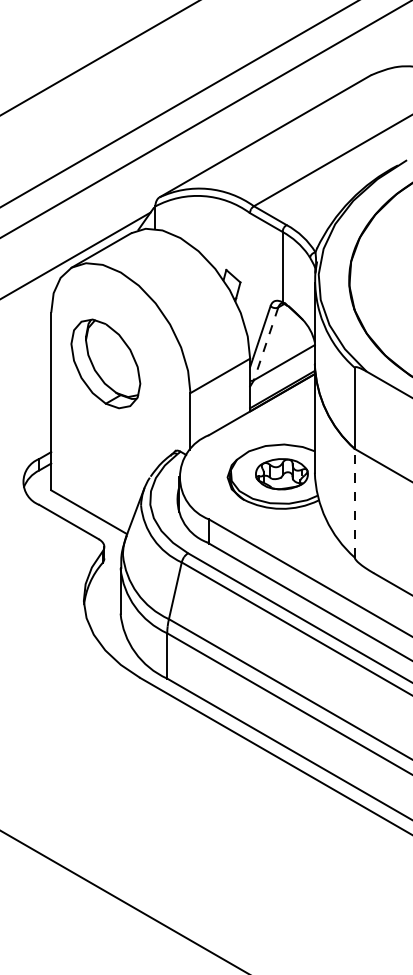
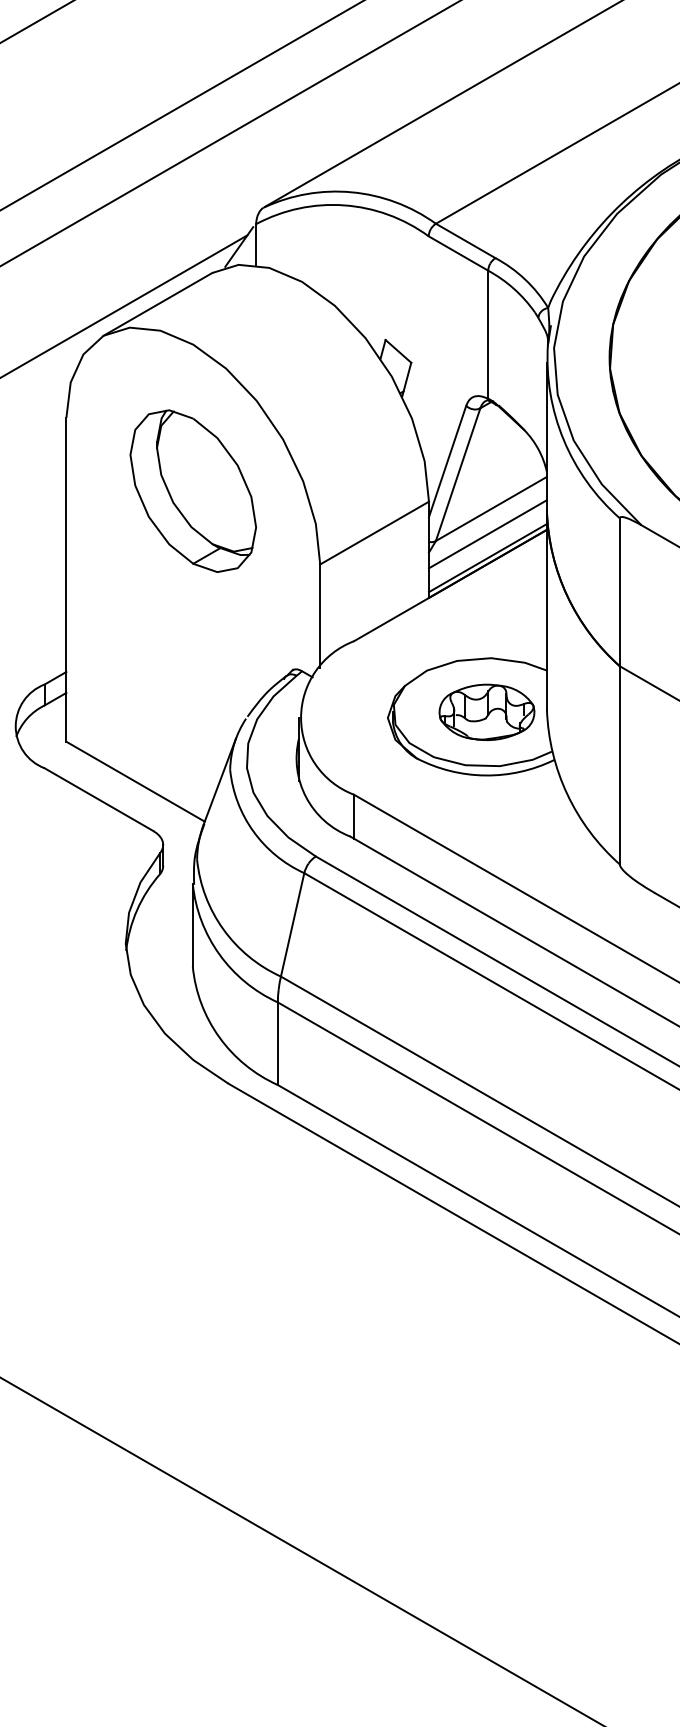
line: (265, 344) -> (456, 475), dashed -> solid
part: (105, 363) -> (192, 490), moved
line: (282, 376) -> (487, 534), added
line: (354, 502) -> (619, 763), dashed -> solid

